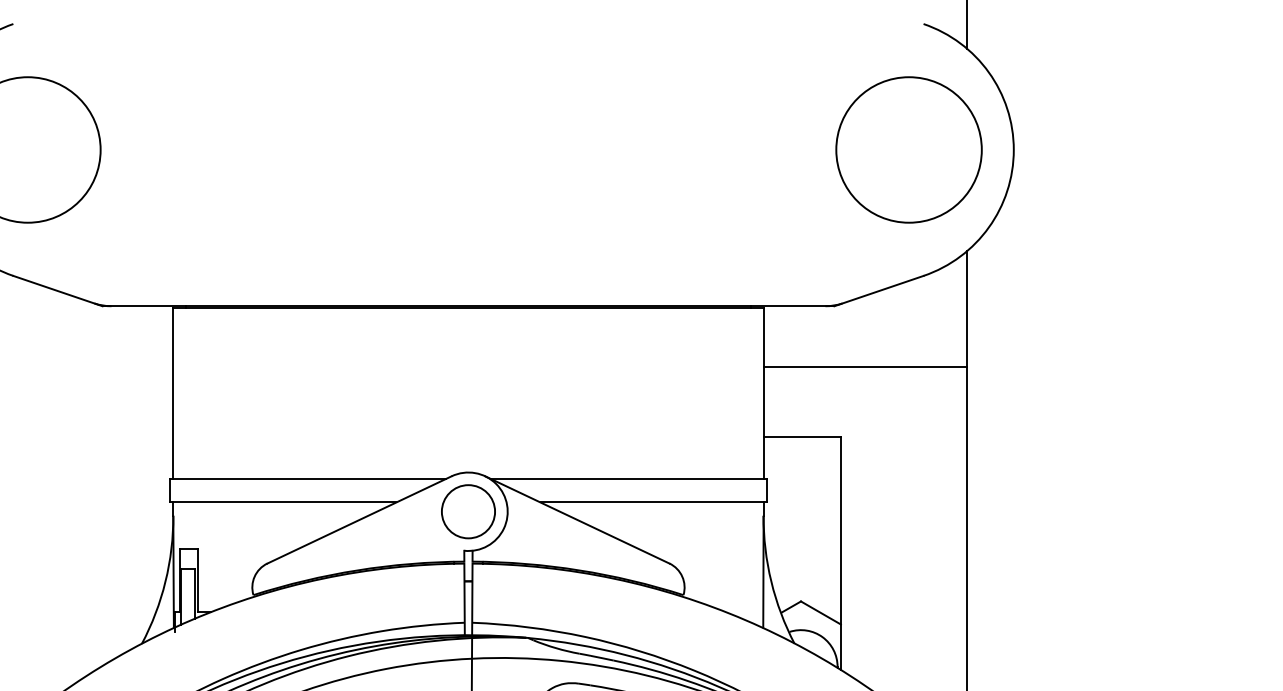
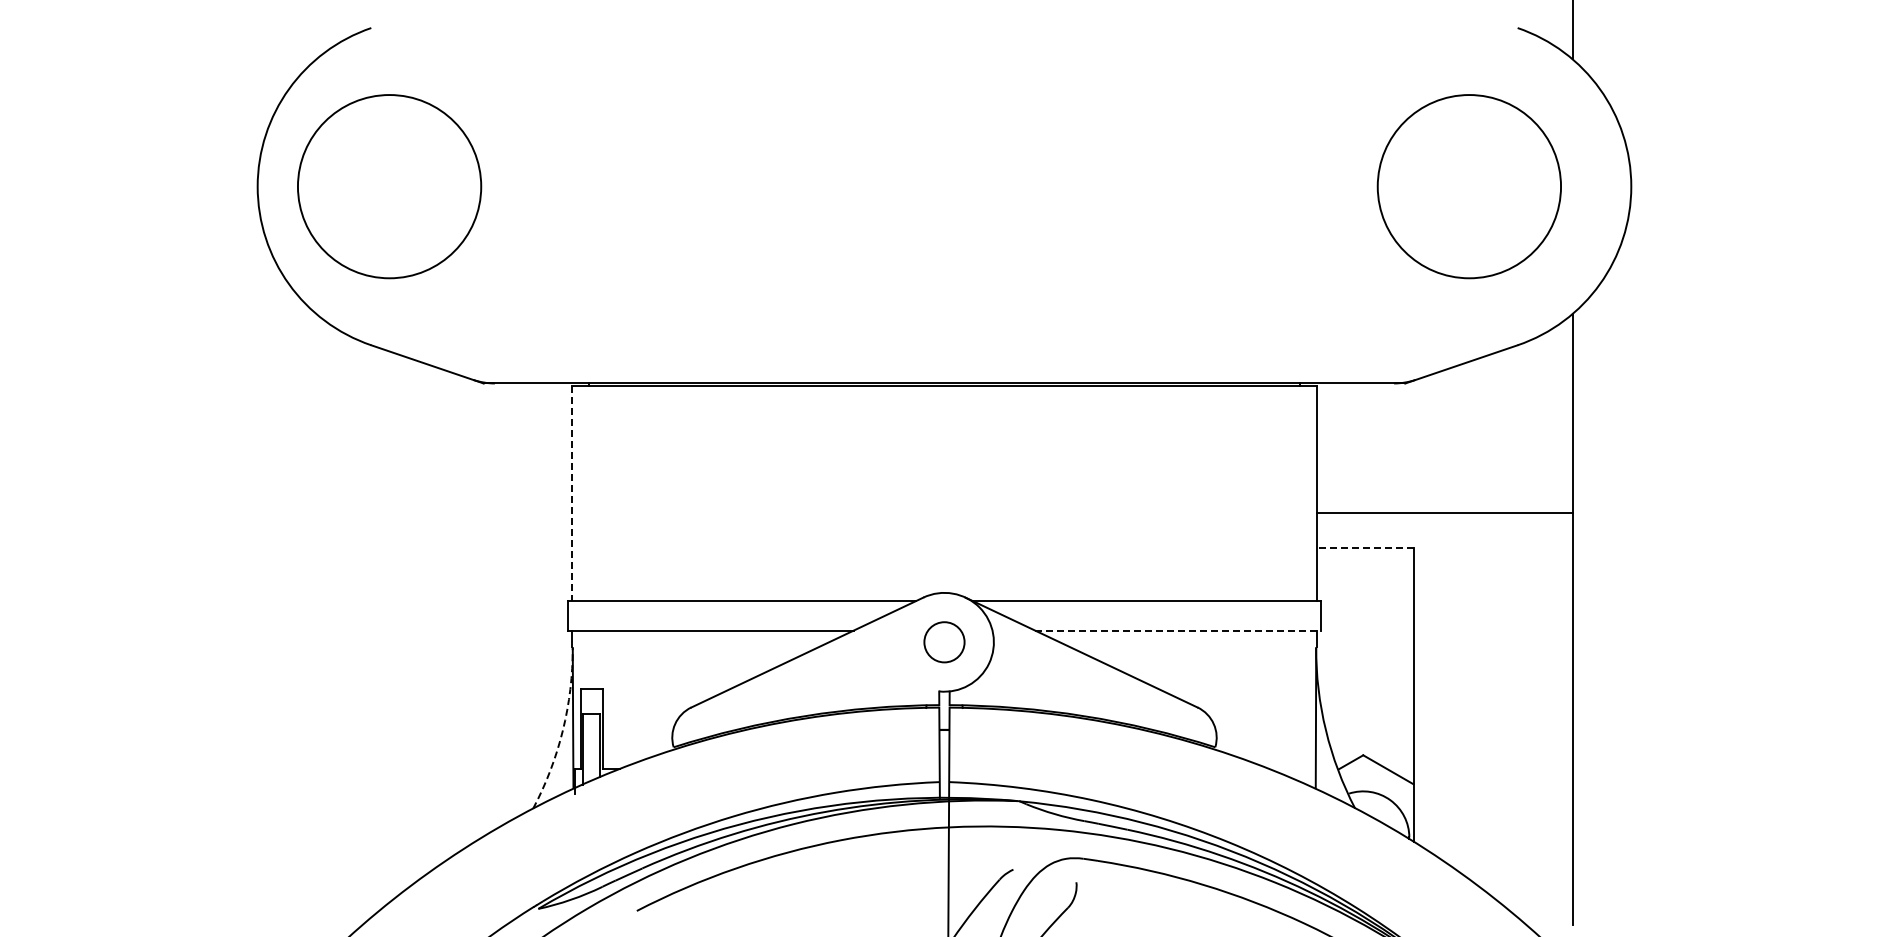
circle: (908, 149) -> (1468, 186), moved
line: (865, 367) -> (1444, 512), moved
line: (173, 393) -> (572, 493), solid -> dashed
line: (801, 437) -> (1364, 548), solid -> dashed
line: (654, 502) -> (1178, 630), solid -> dashed
circle: (468, 511) -> (944, 641), size x0.6
arc: (165, 581) -> (562, 730), solid -> dashed

